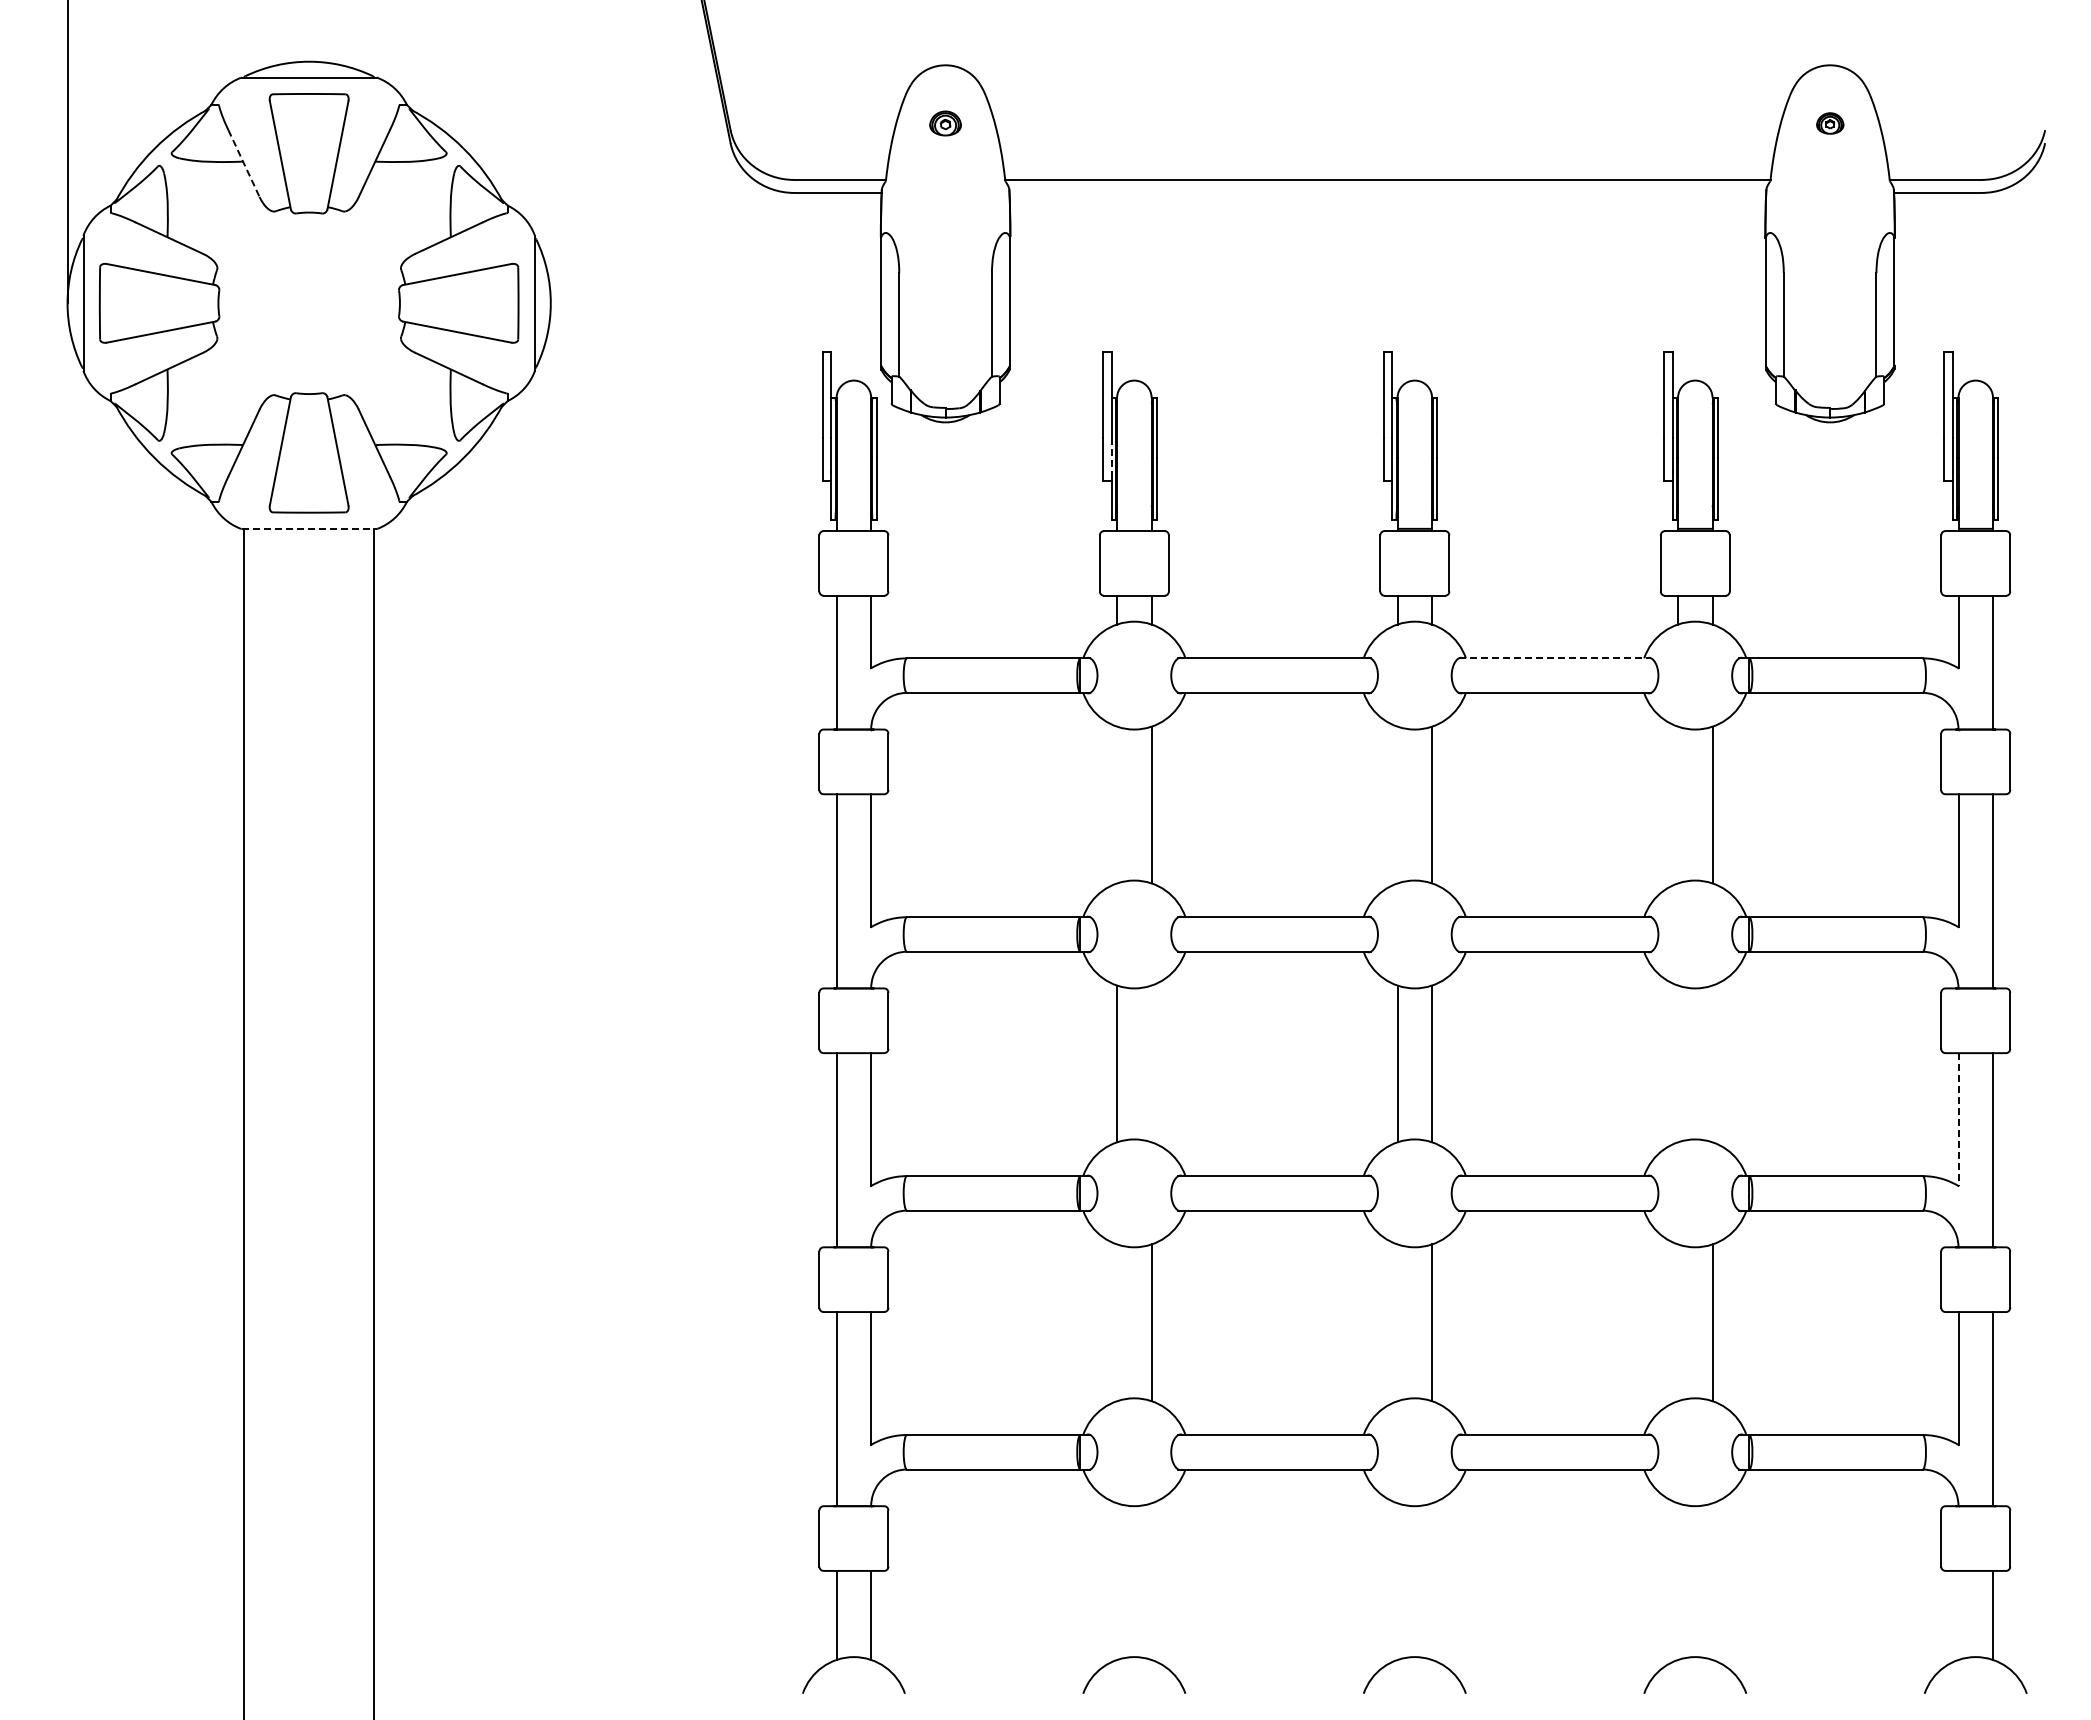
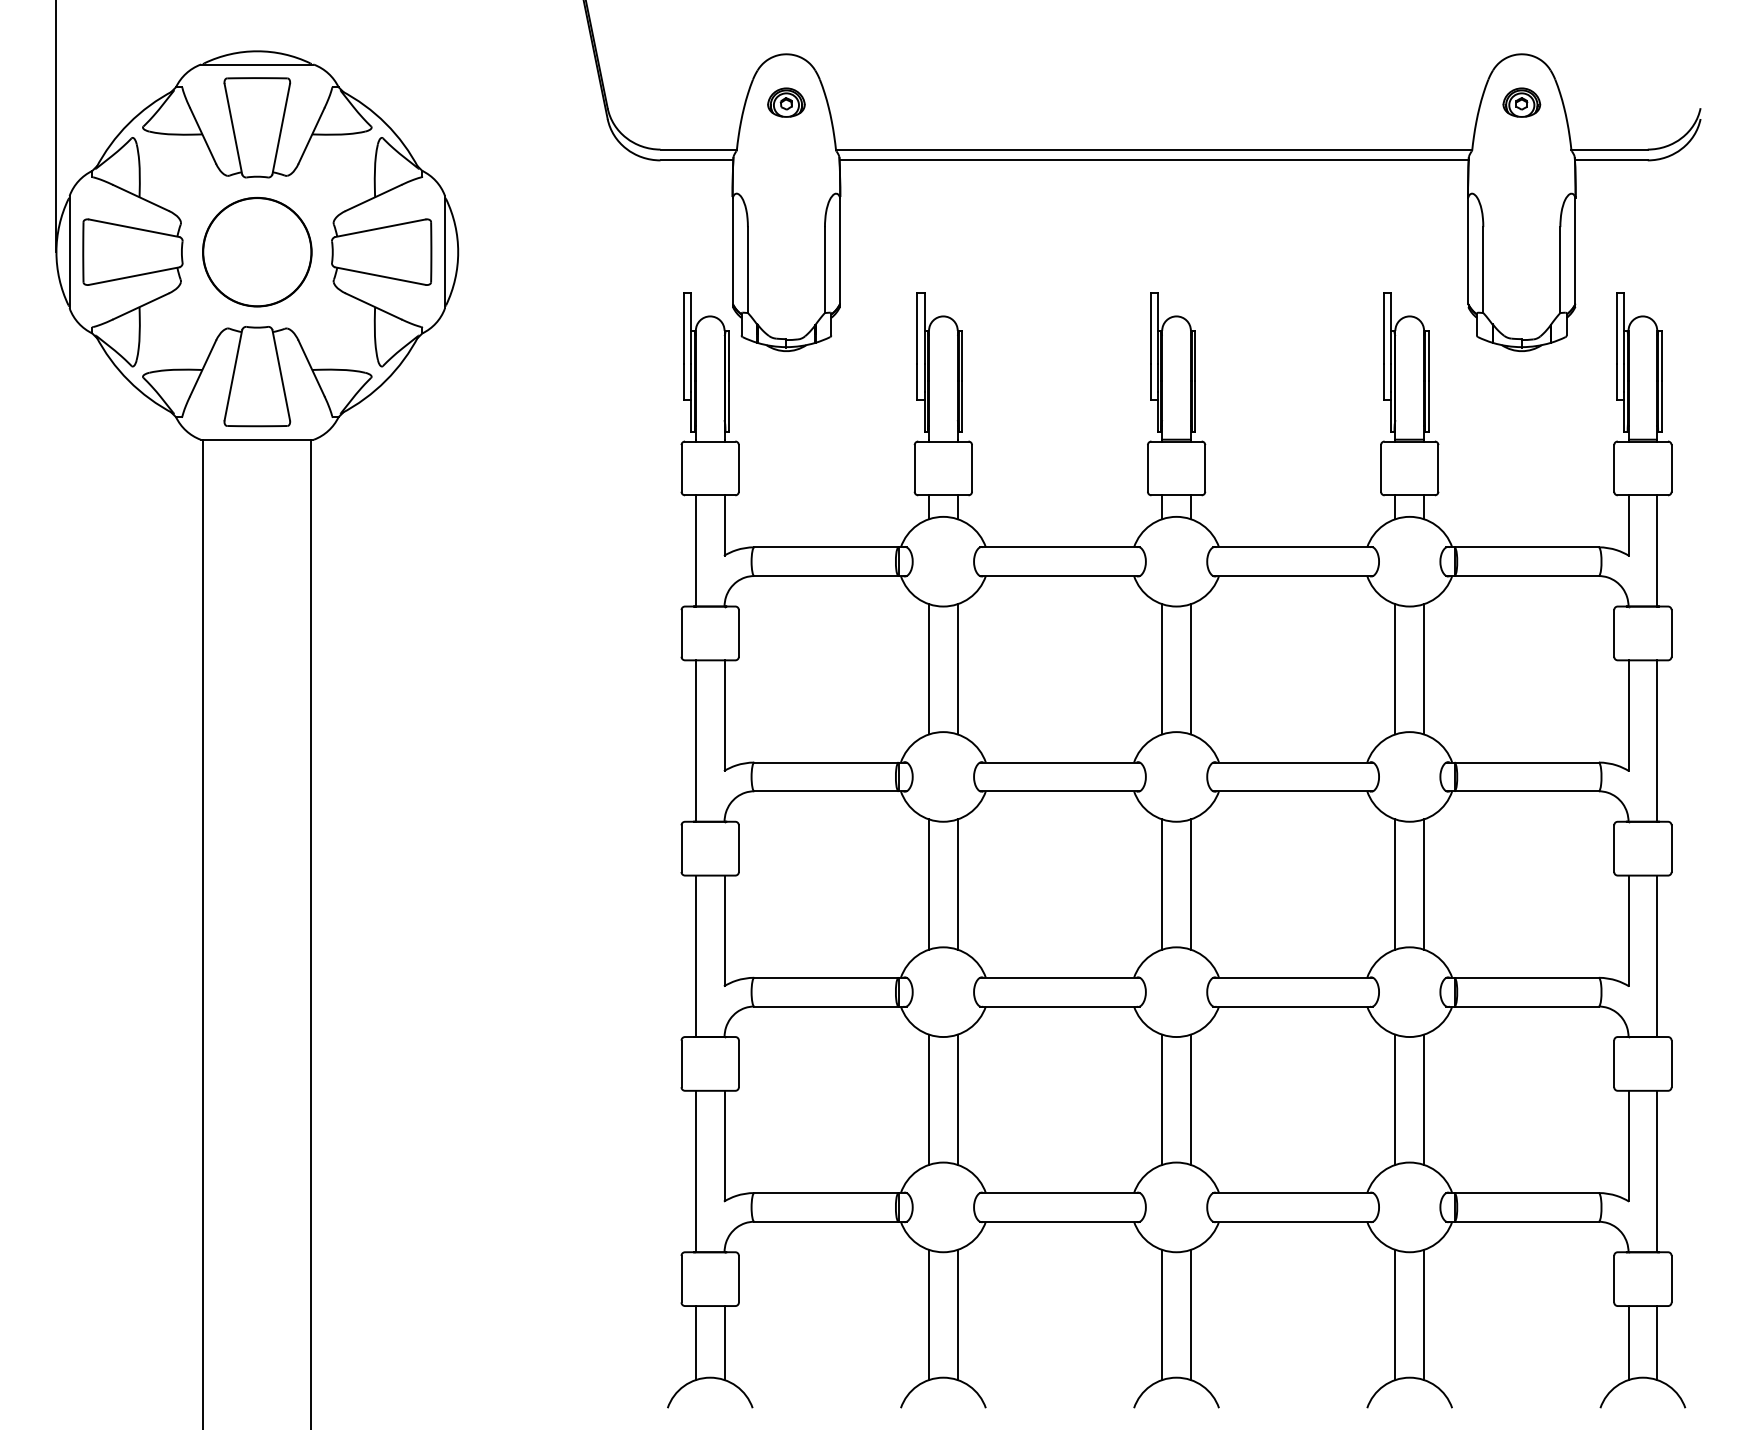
part: (945, 123) -> (786, 102), size x1.43
part: (1830, 123) -> (1522, 102), size x1.67
line: (244, 163) -> (203, 135), dashed -> solid
line: (1387, 192) -> (1153, 160), added
part: (308, 303) -> (256, 252), added
line: (1111, 455) -> (924, 378), dashed -> solid
line: (309, 529) -> (257, 440), dashed -> solid
line: (1555, 658) -> (1293, 547), dashed -> solid
line: (1117, 804) -> (929, 668), added
line: (1397, 804) -> (1162, 668), added
line: (1678, 804) -> (1395, 668), added
line: (1151, 1063) -> (957, 884), added
line: (1678, 1063) -> (1395, 884), added
line: (1712, 1063) -> (1424, 884), added
line: (1958, 1120) -> (1628, 931), dashed -> solid
line: (1117, 1322) -> (929, 1099), added
line: (1397, 1322) -> (1162, 1099), added
line: (1678, 1322) -> (1395, 1099), added
line: (1117, 1581) -> (929, 1314), added
line: (1151, 1581) -> (957, 1314), added
line: (1397, 1581) -> (1162, 1314), added
line: (1432, 1581) -> (1191, 1314), added
line: (1678, 1581) -> (1395, 1314), added
line: (1712, 1581) -> (1424, 1314), added
line: (1958, 1614) -> (1628, 1342), added

